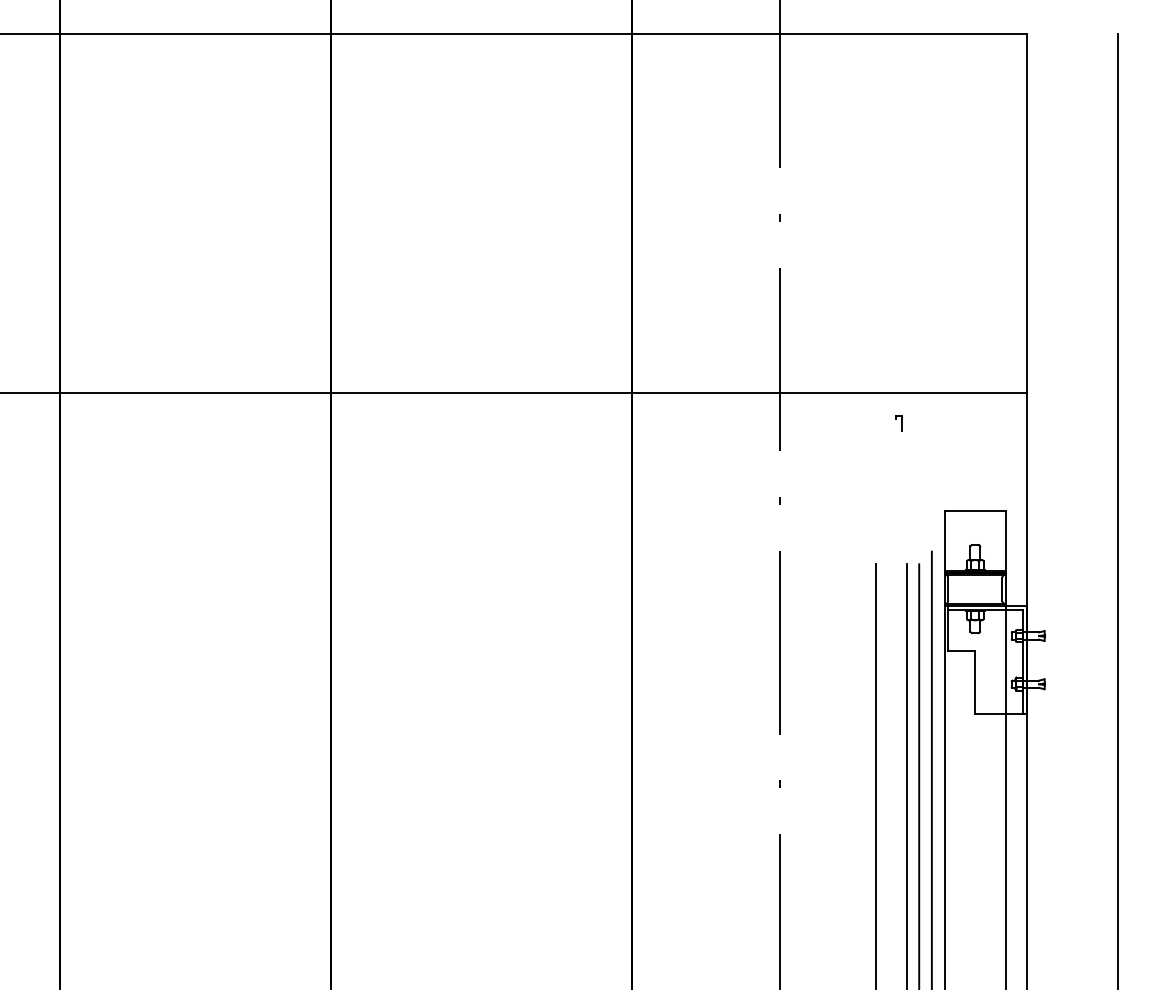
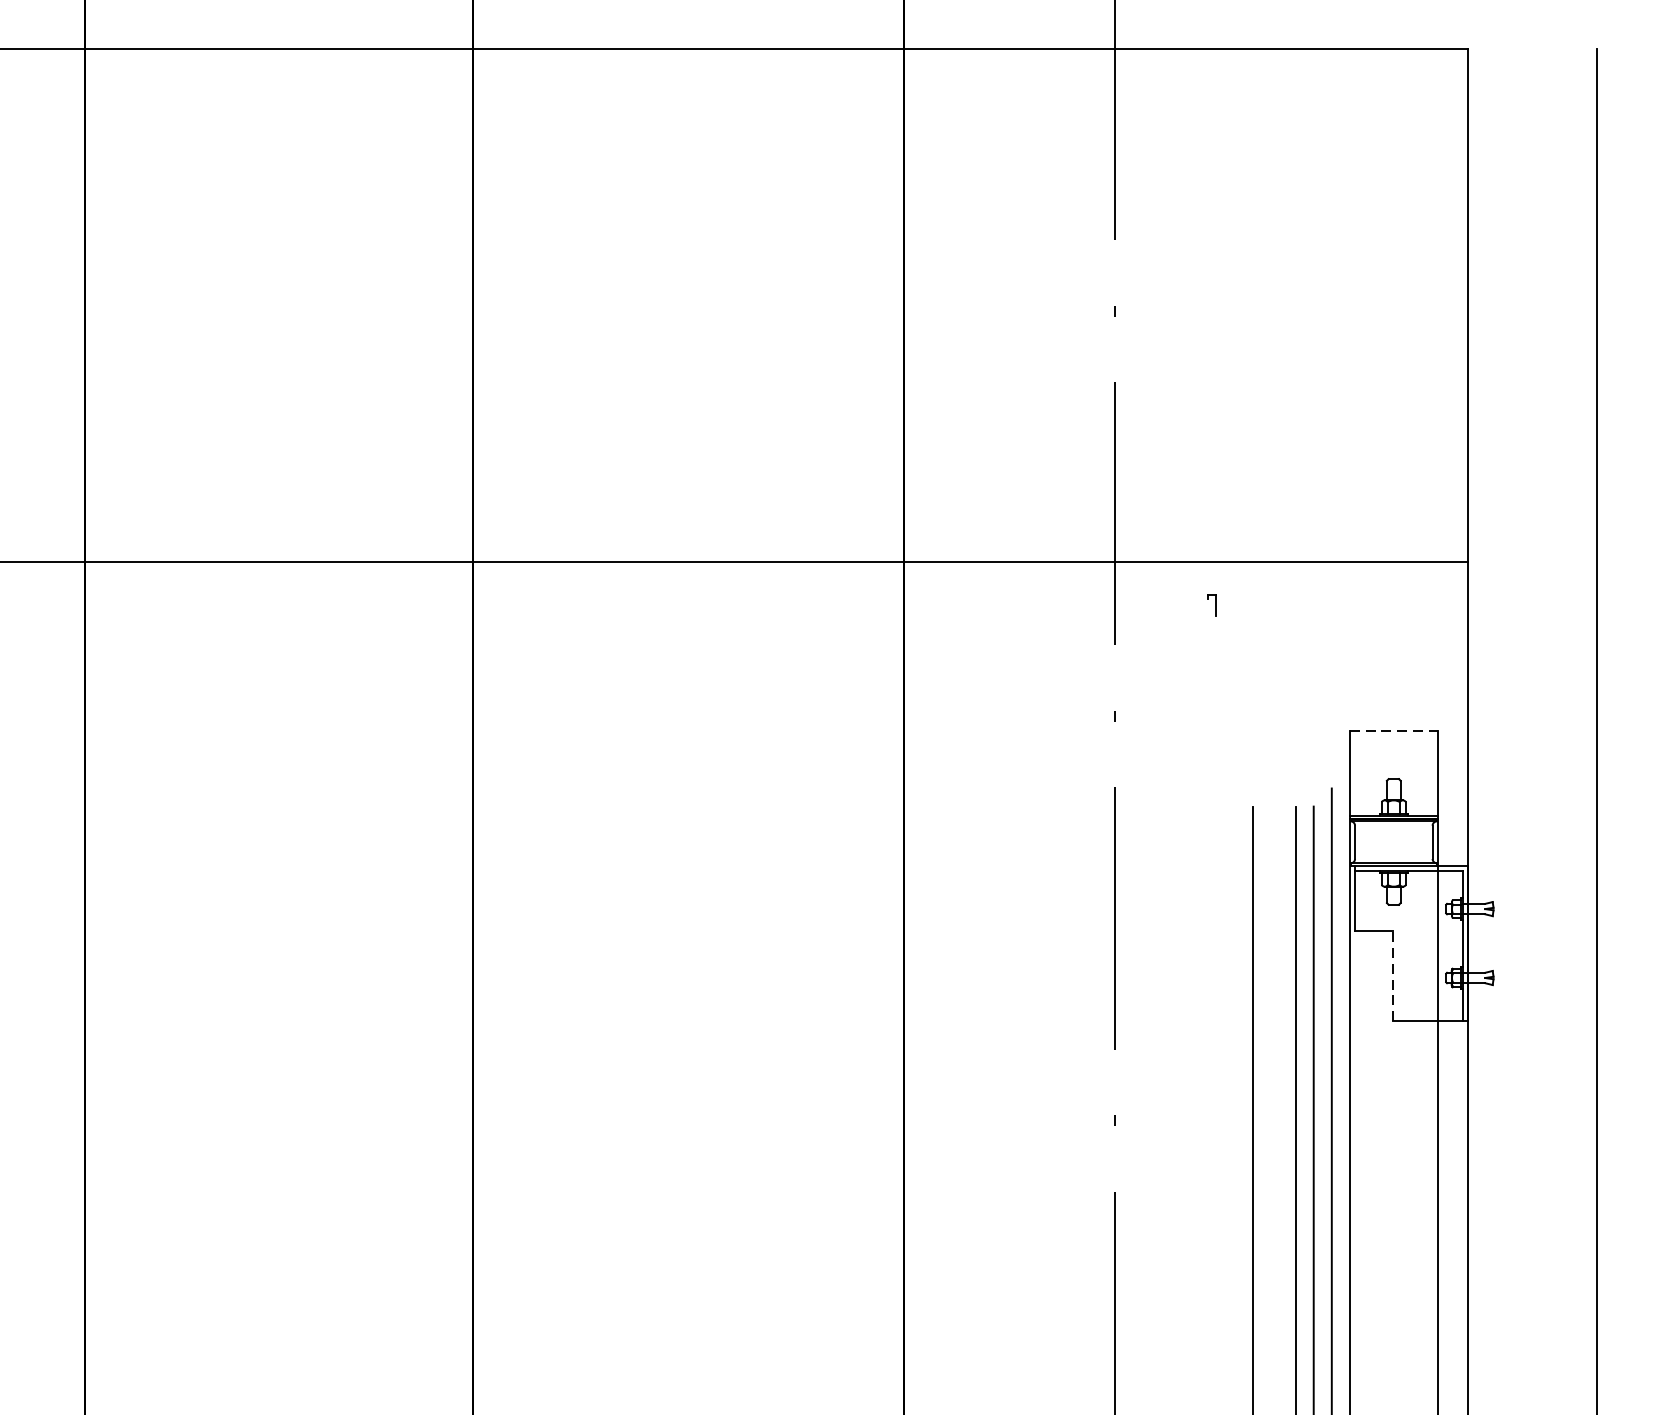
part: (898, 423) -> (1211, 605), moved
line: (975, 511) -> (1394, 731), solid -> dashed
line: (974, 682) -> (1392, 975), solid -> dashed

